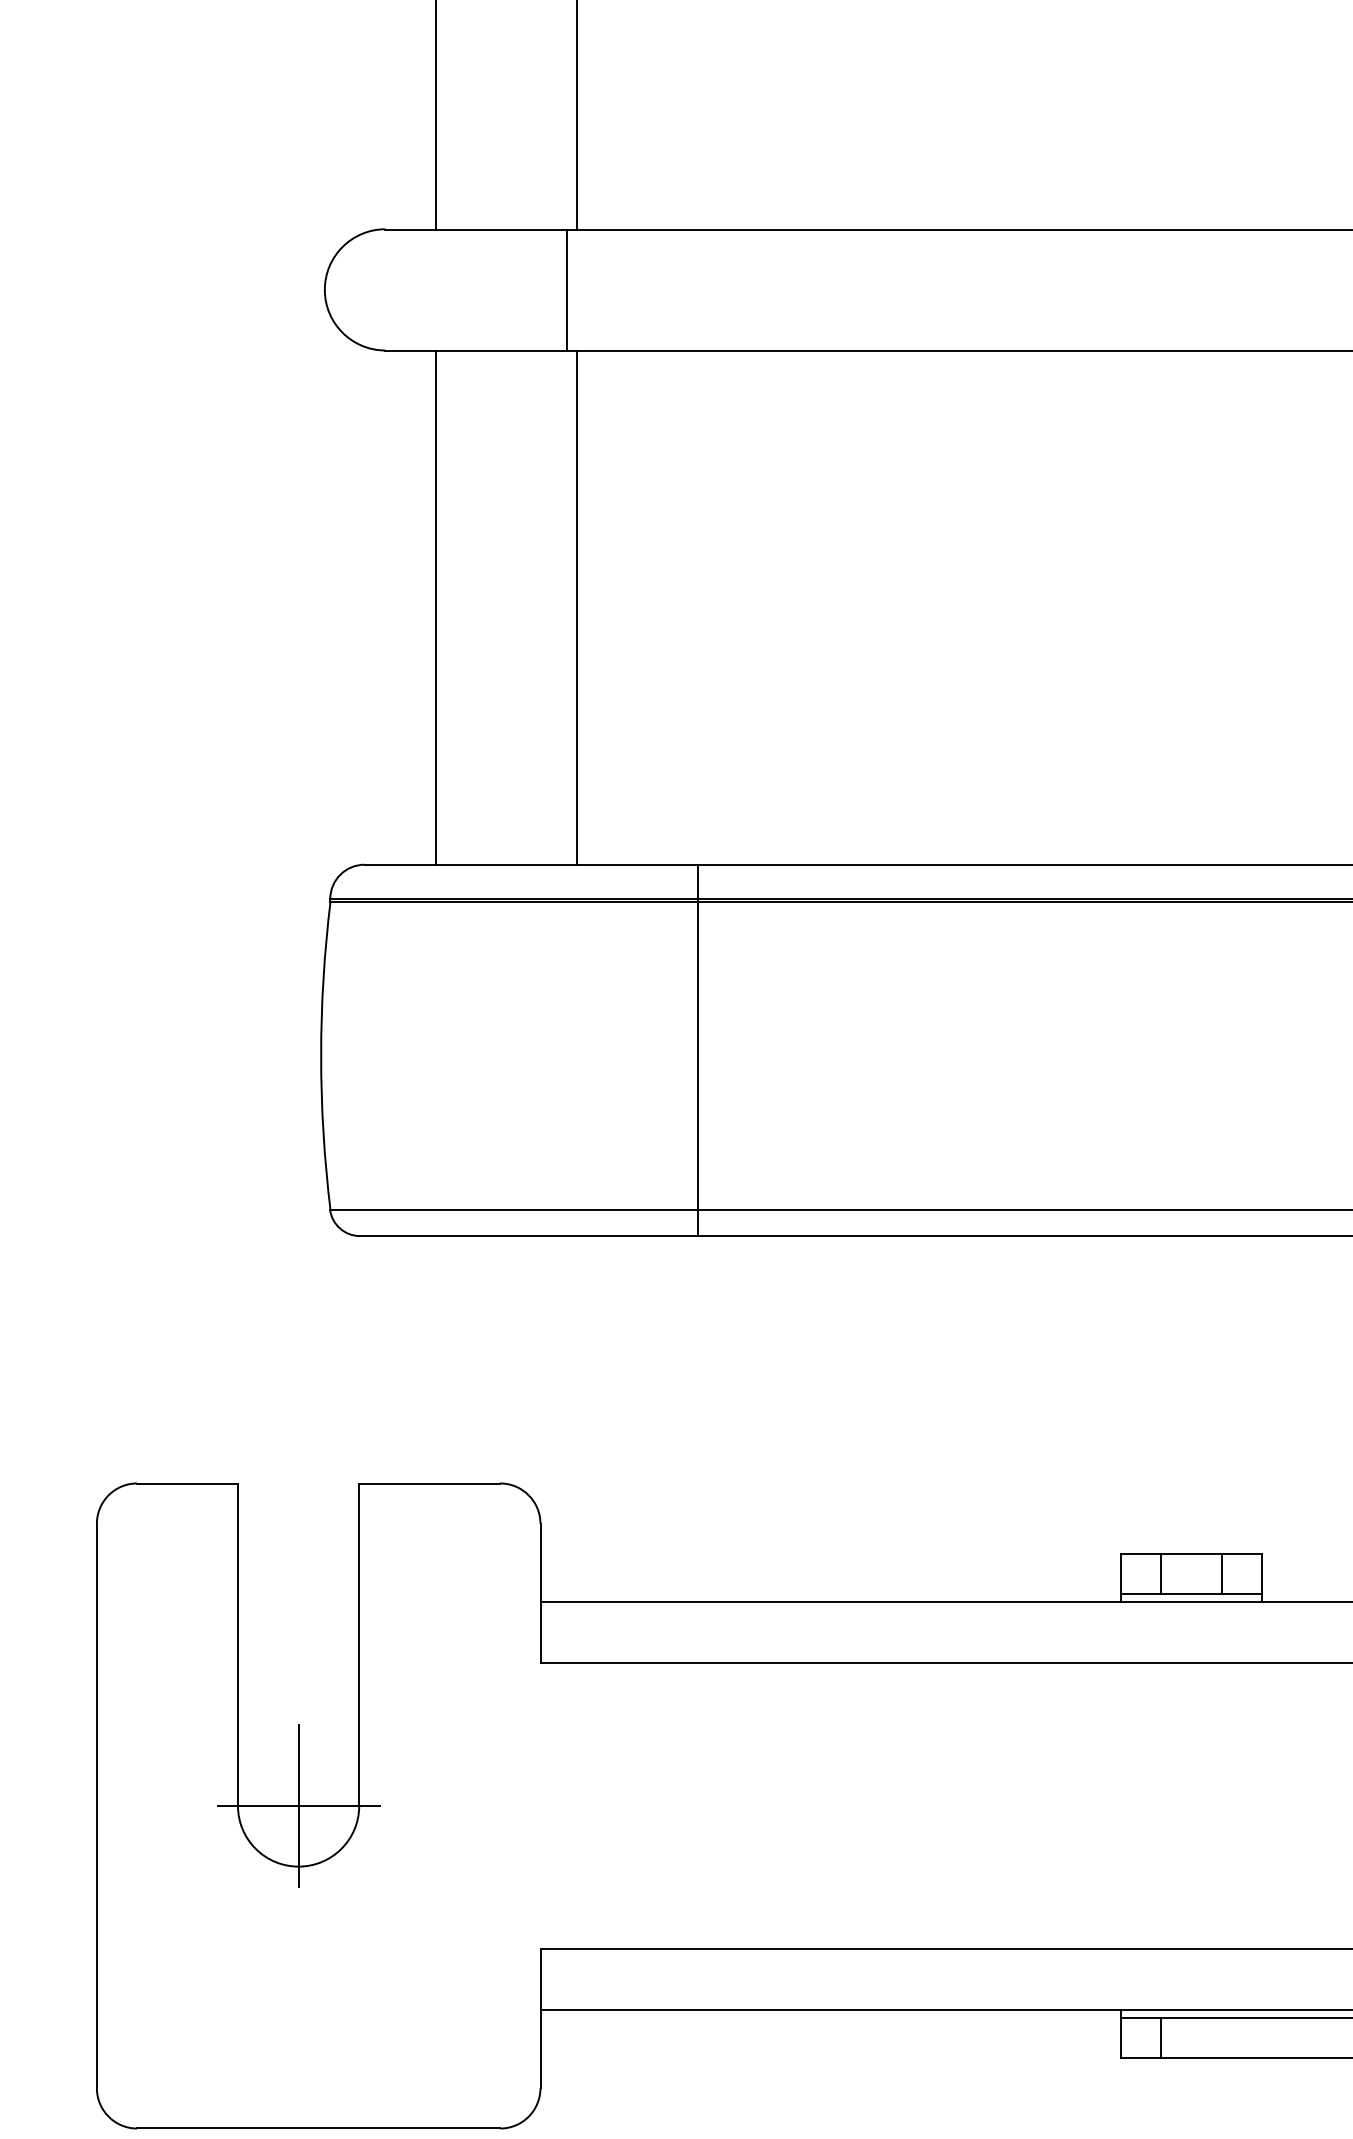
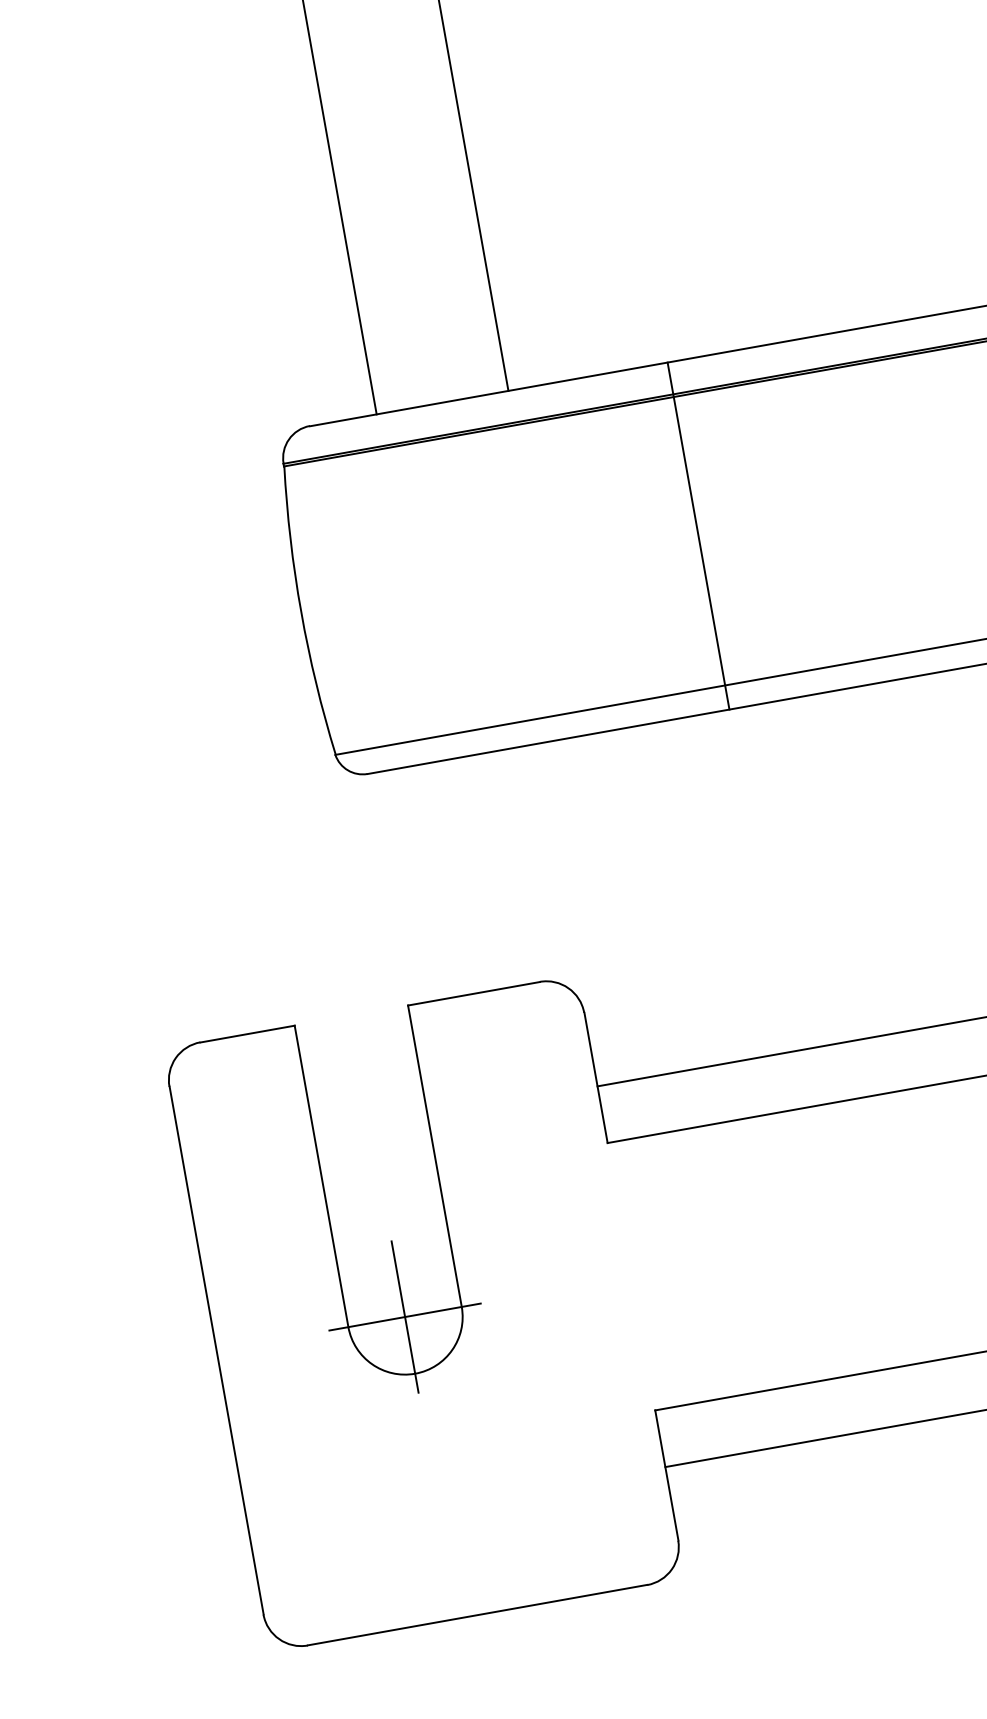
line: (698, 1050) -> (698, 535), moved

